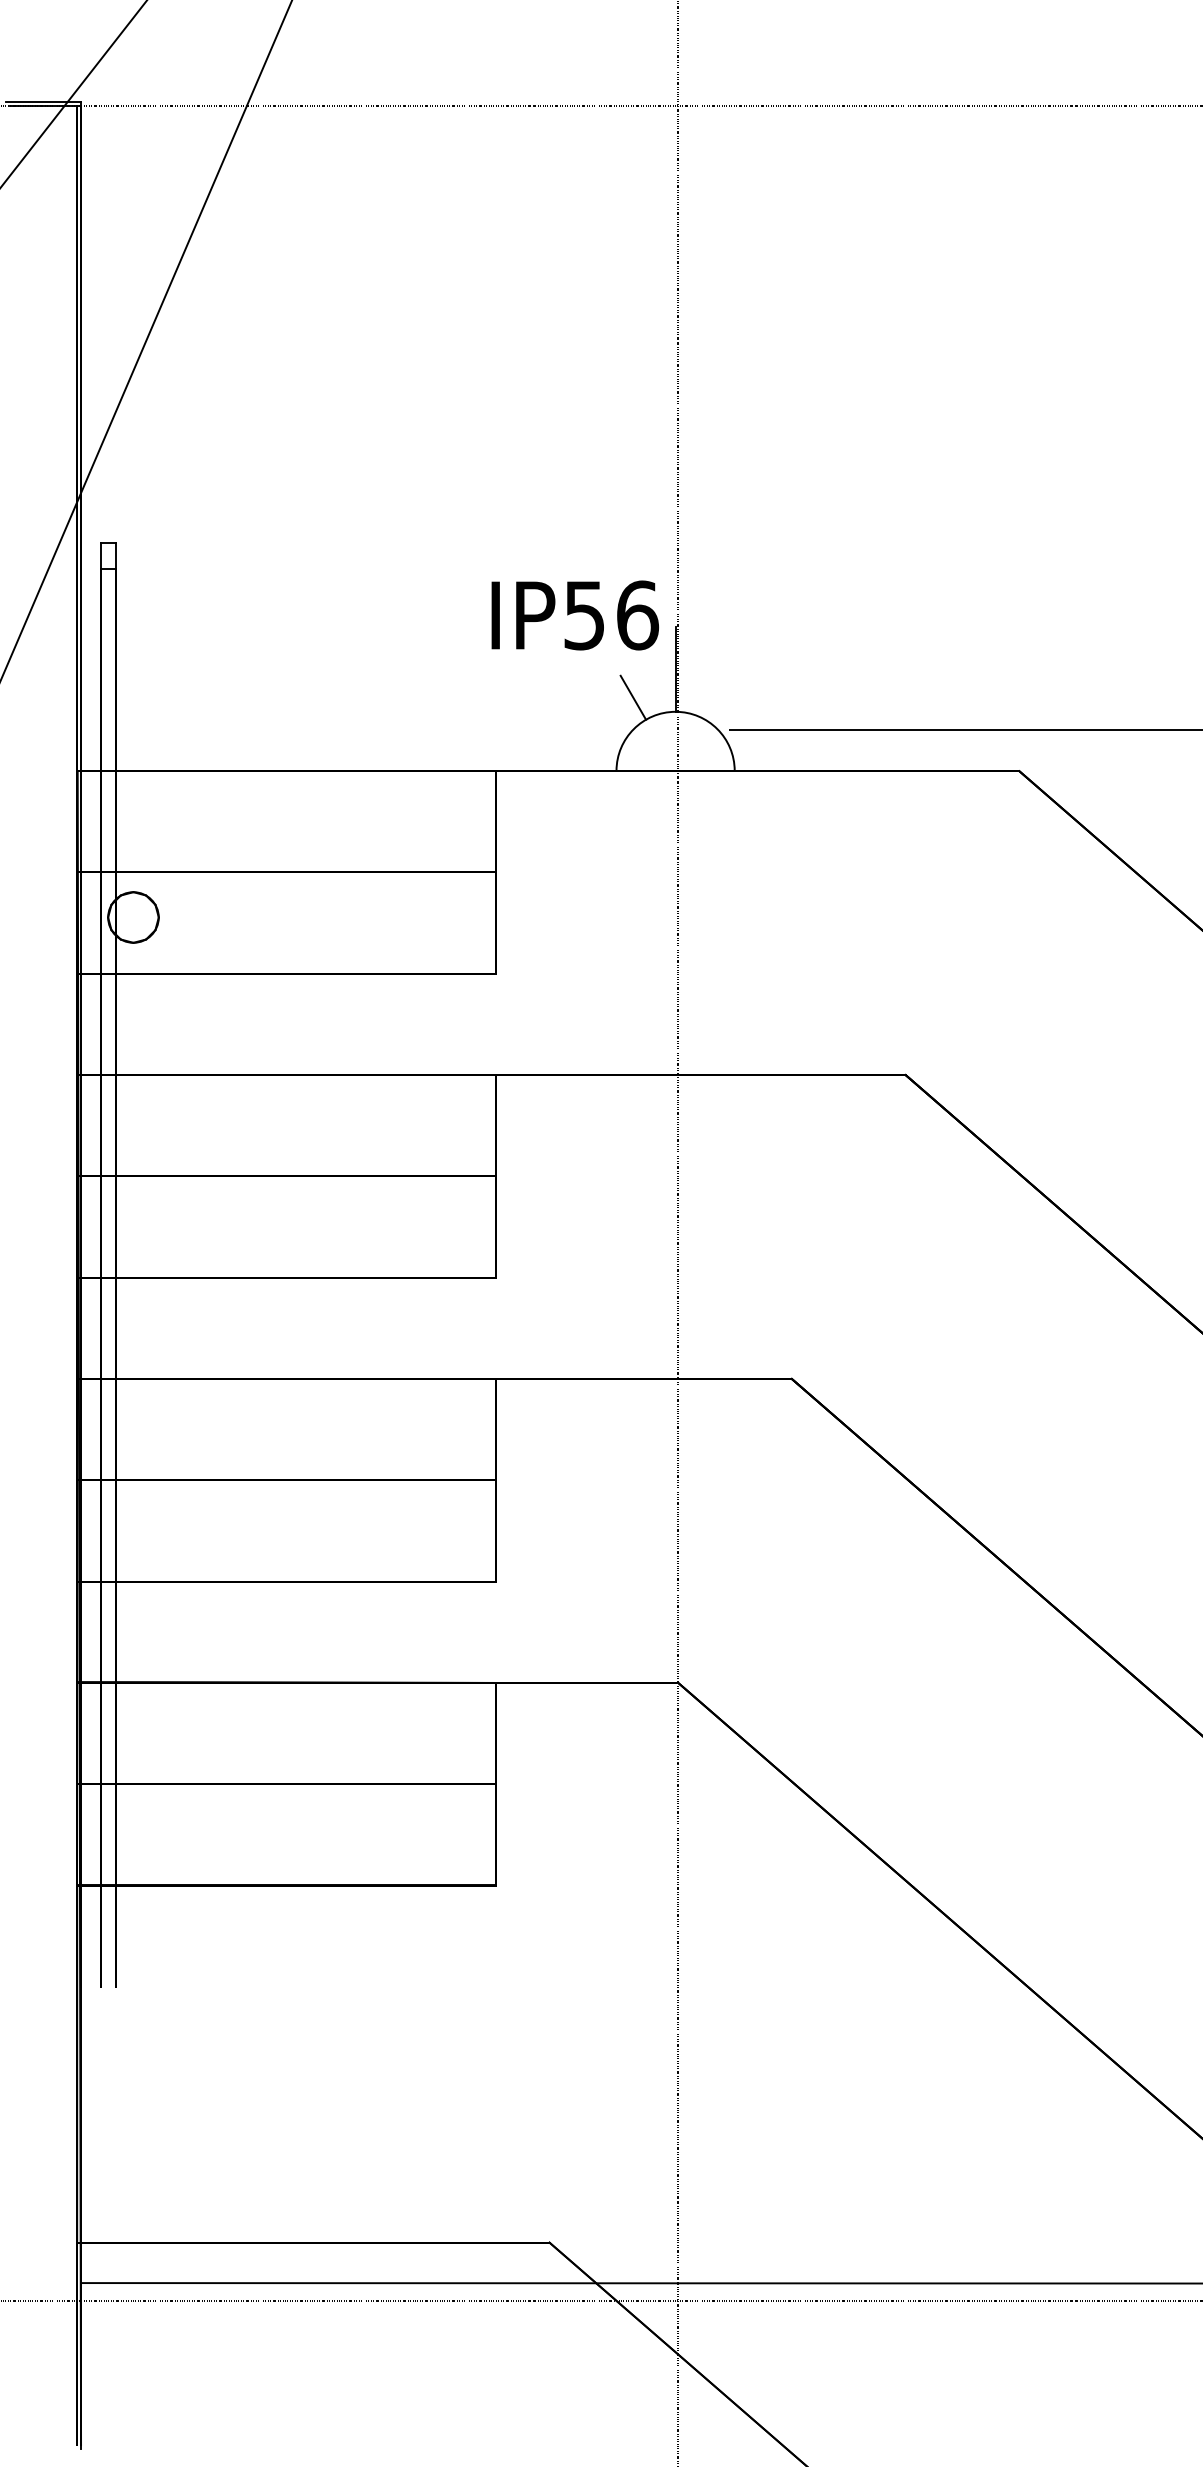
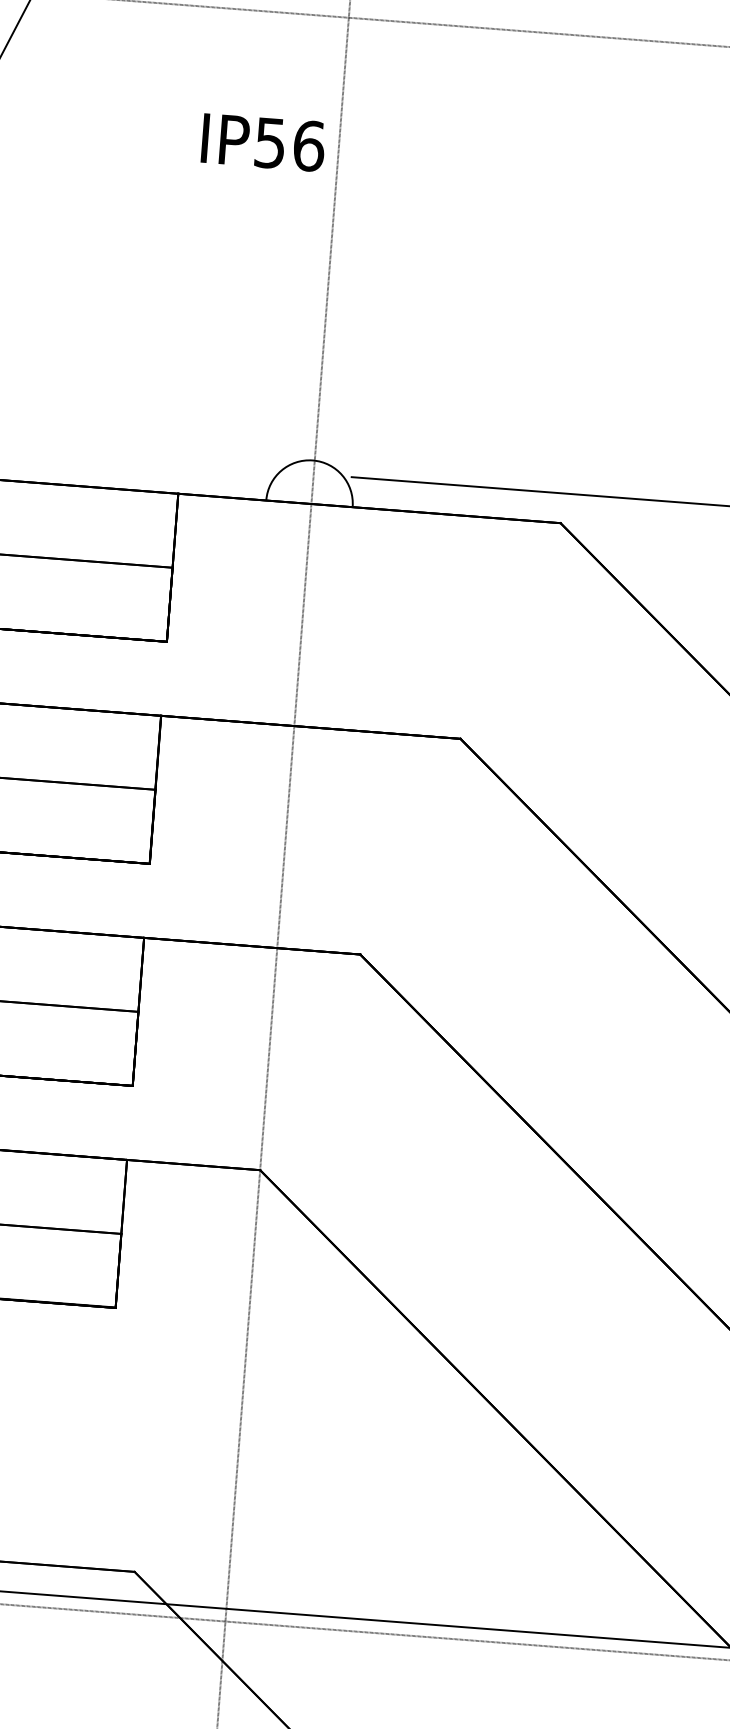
text: (574, 615) -> (262, 142), moved
line: (675, 669) -> (315, 429), removed
line: (633, 697) -> (282, 447), removed

